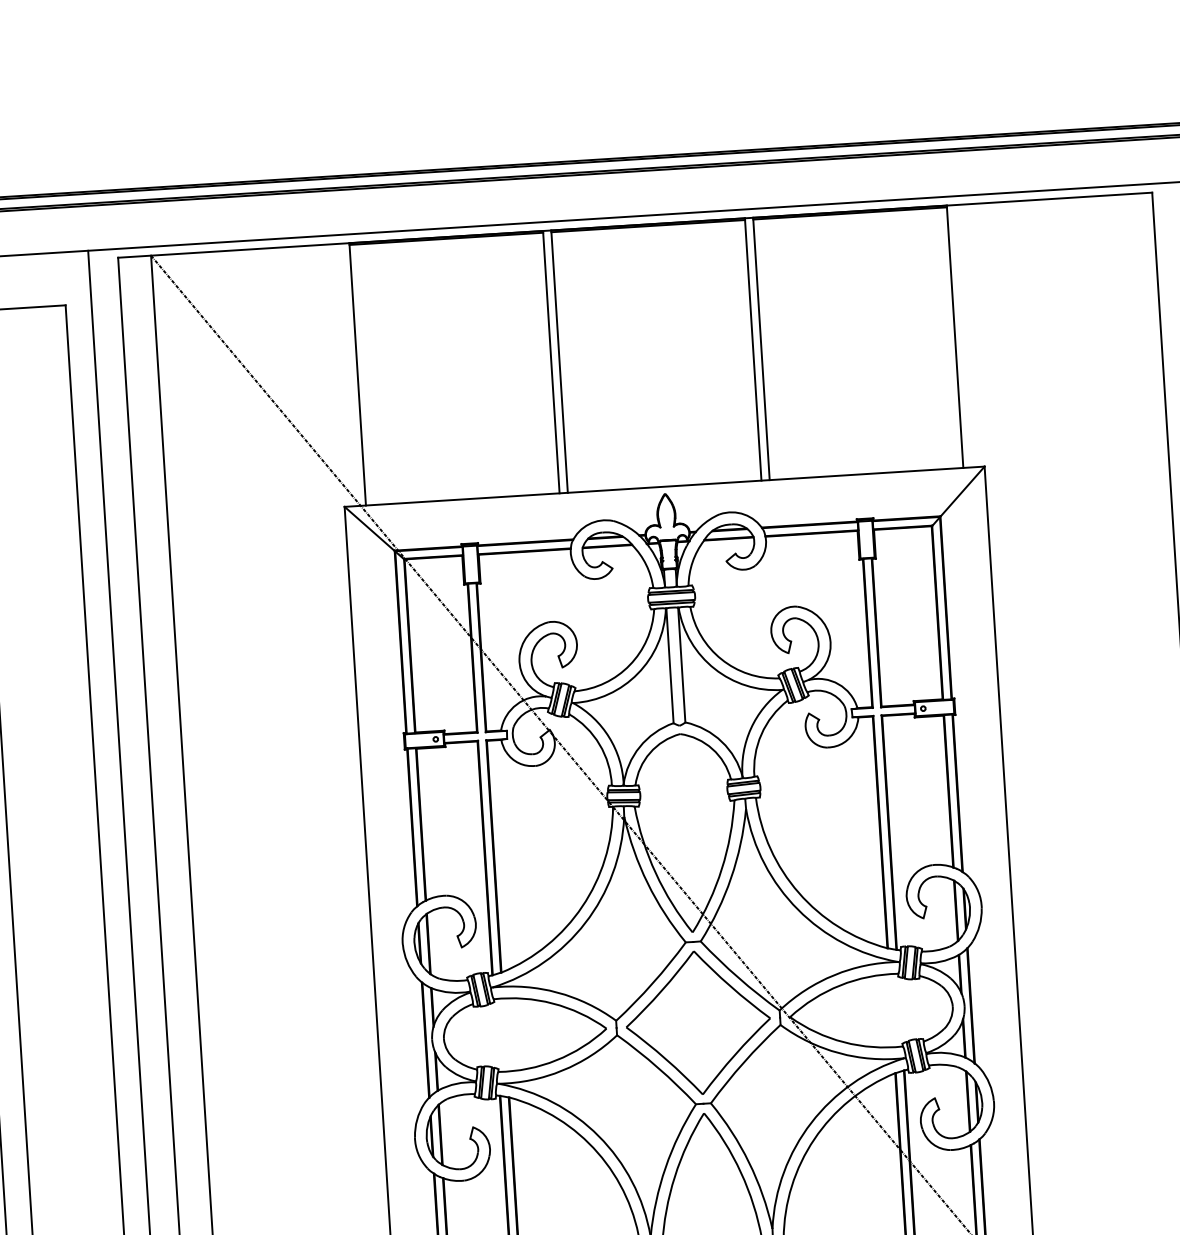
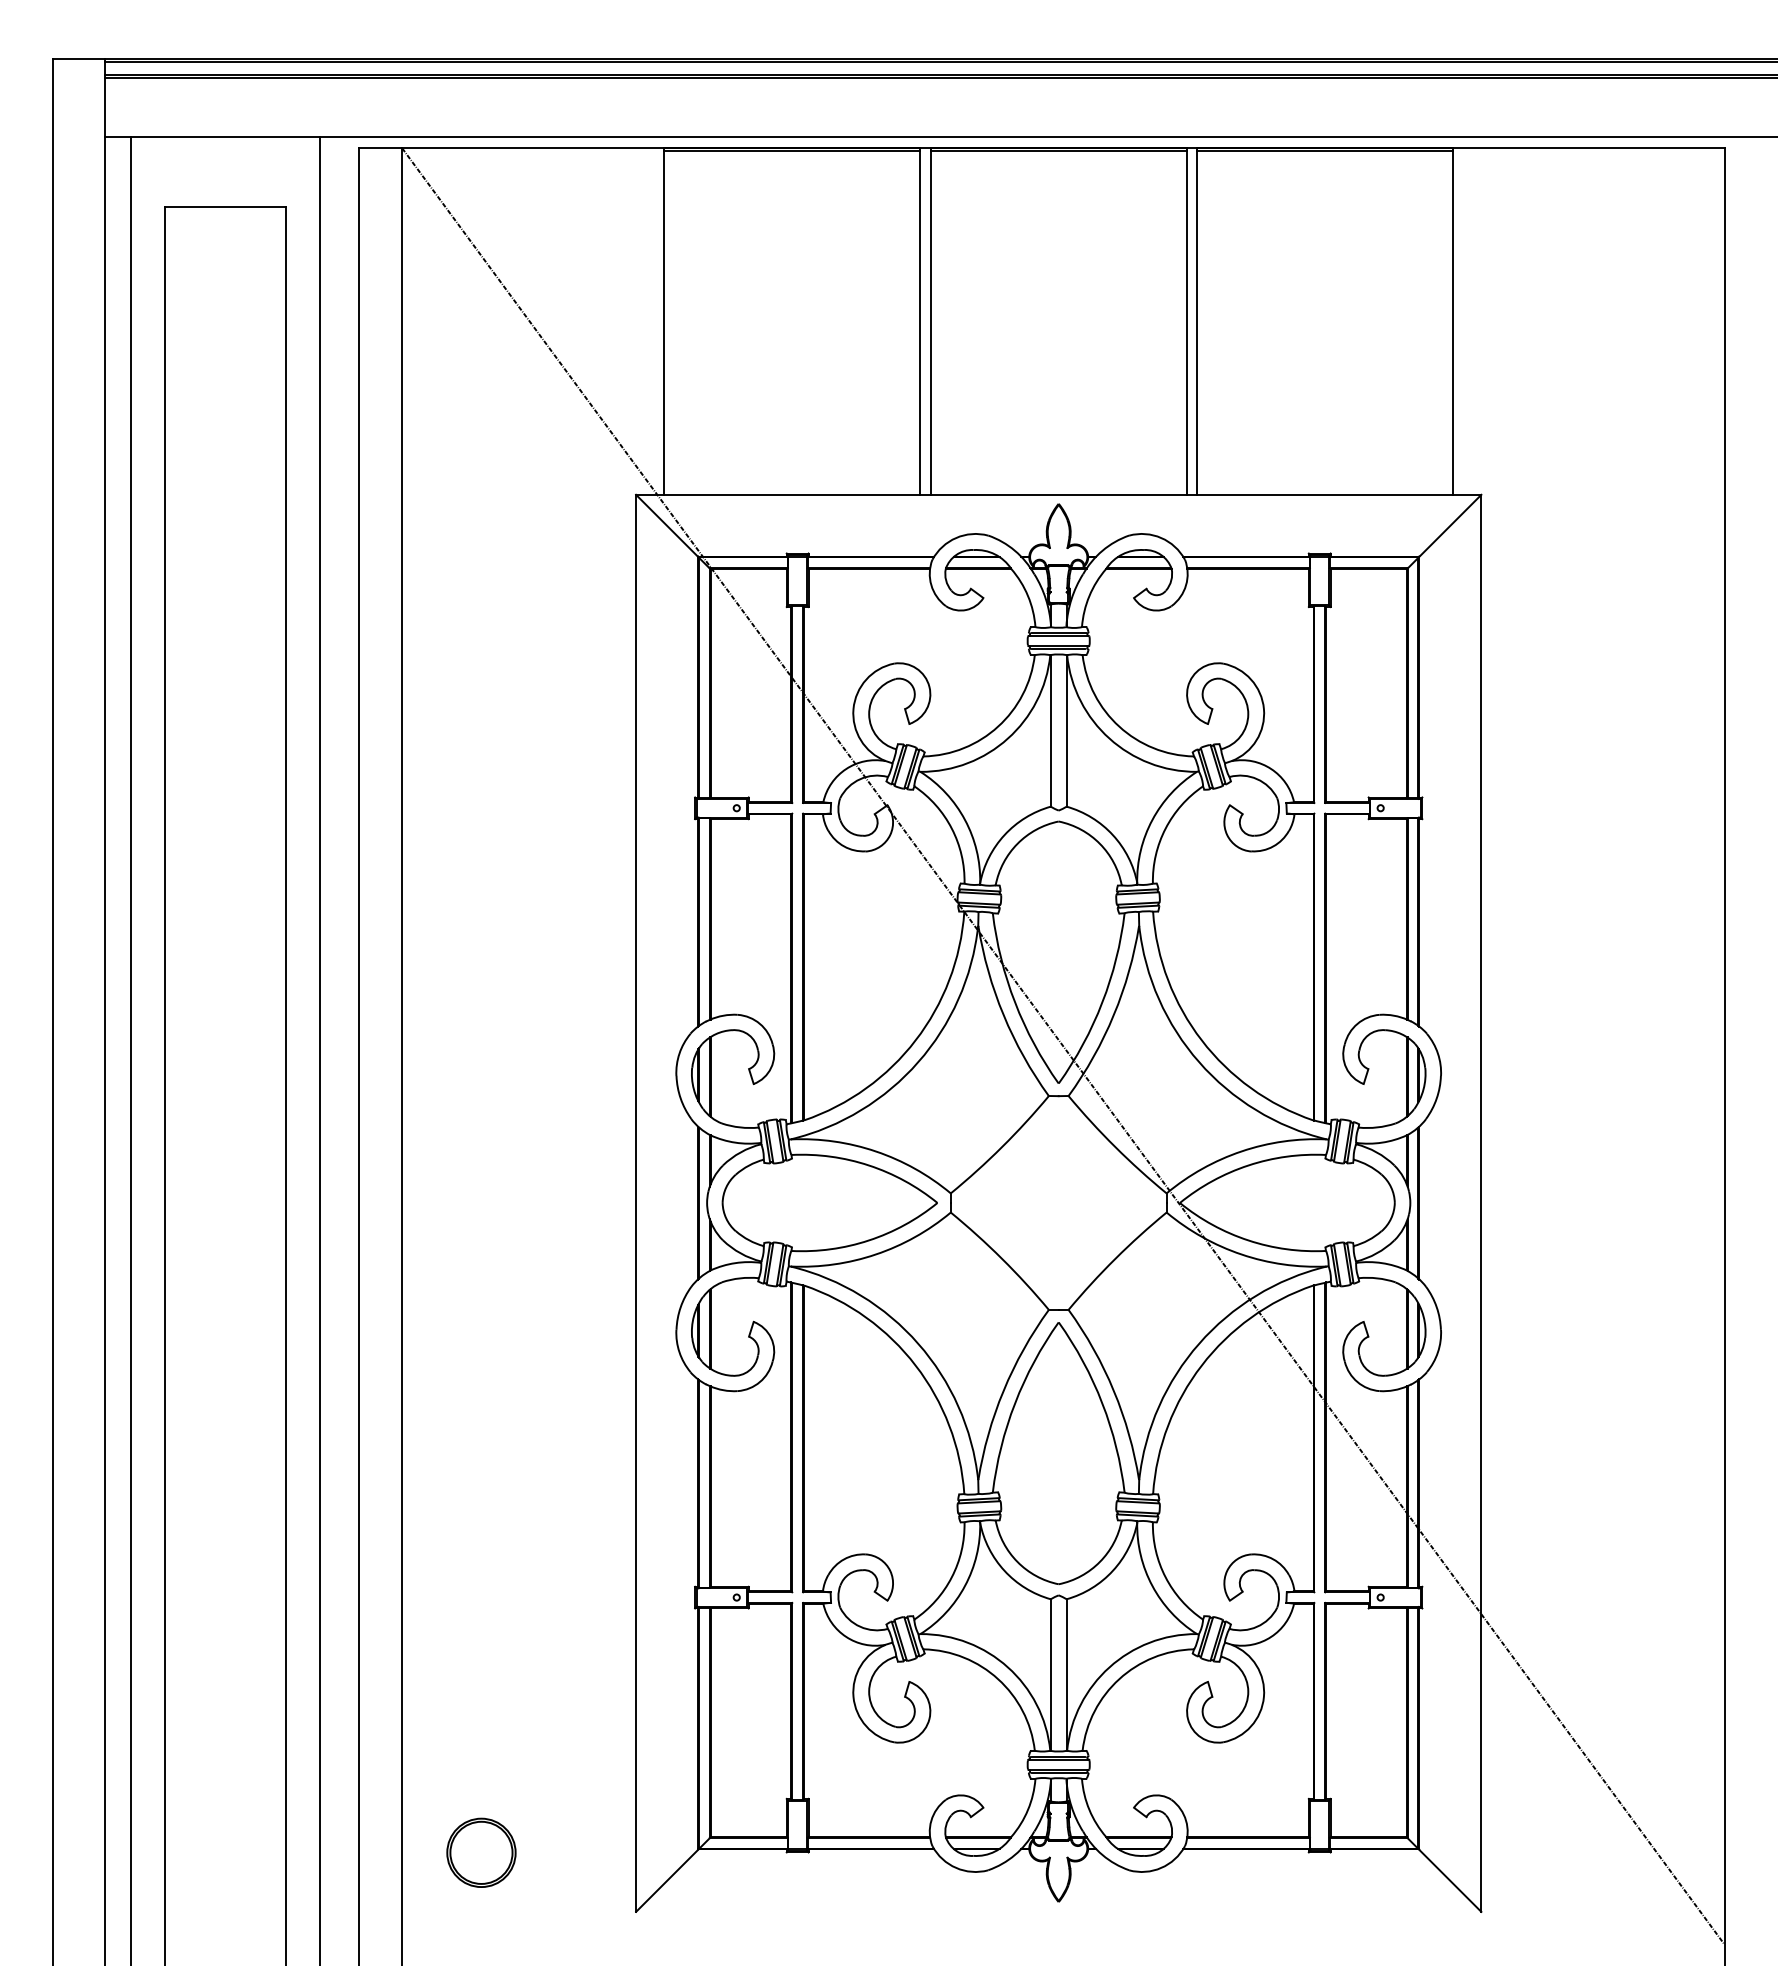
part: (698, 1022) -> (1058, 1202), removed

